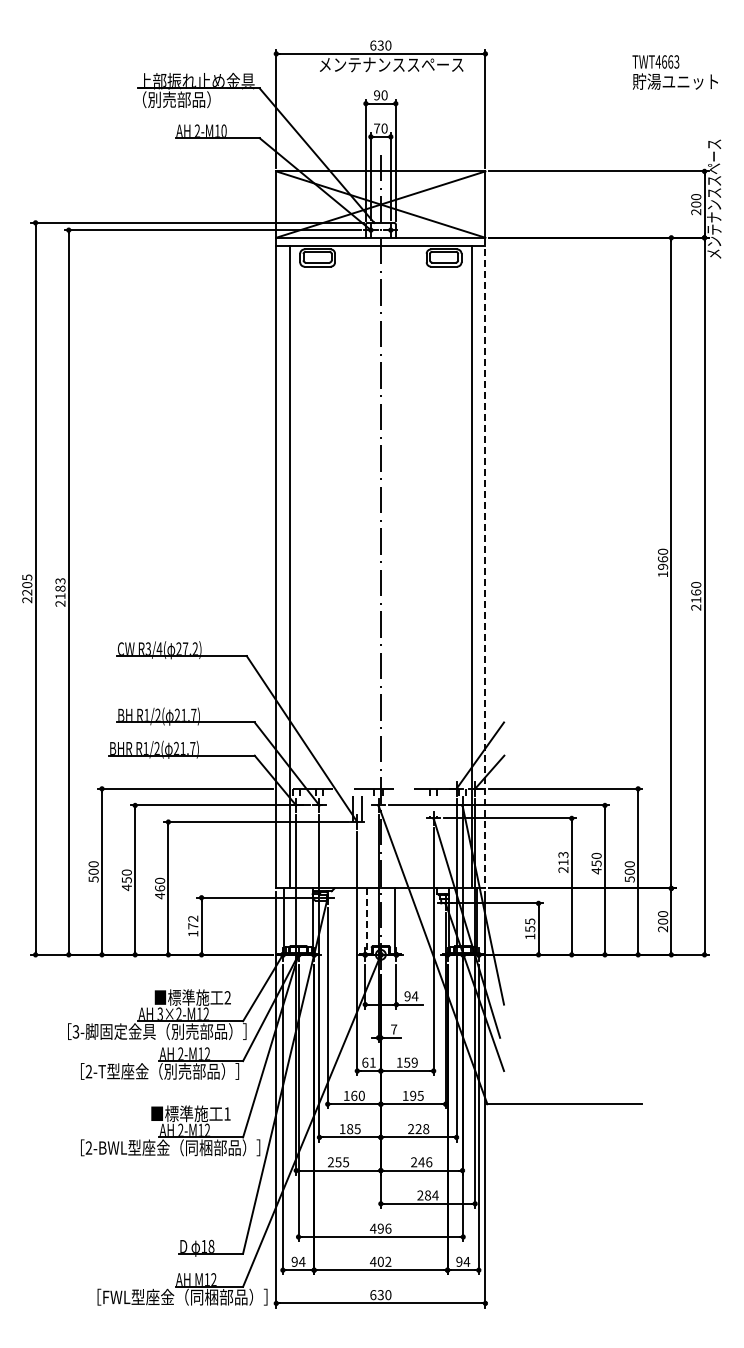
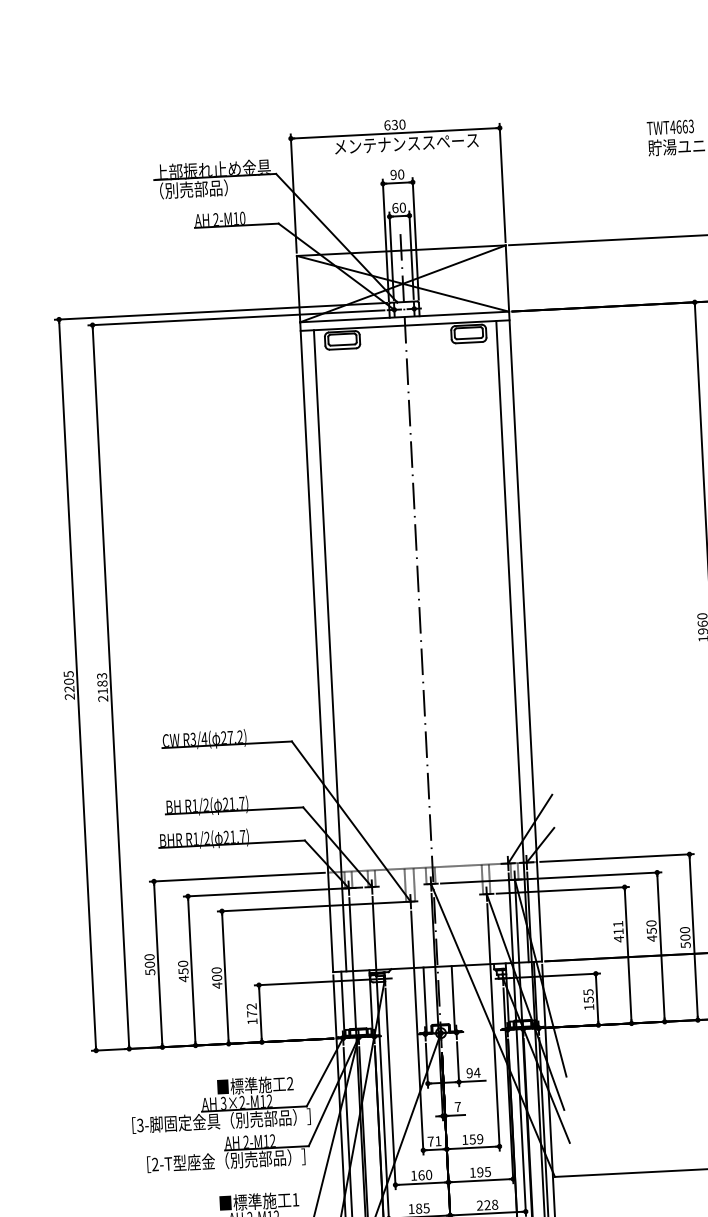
text: (377, 128) -> (395, 208), 70 -> 60
line: (485, 563) -> (525, 636), dashed -> solid
text: (563, 862) -> (618, 931), 213 -> 411
text: (159, 888) -> (216, 978), 460 -> 400
line: (366, 922) -> (424, 1001), dashed -> solid
text: (365, 1062) -> (431, 1141), 61 -> 71

